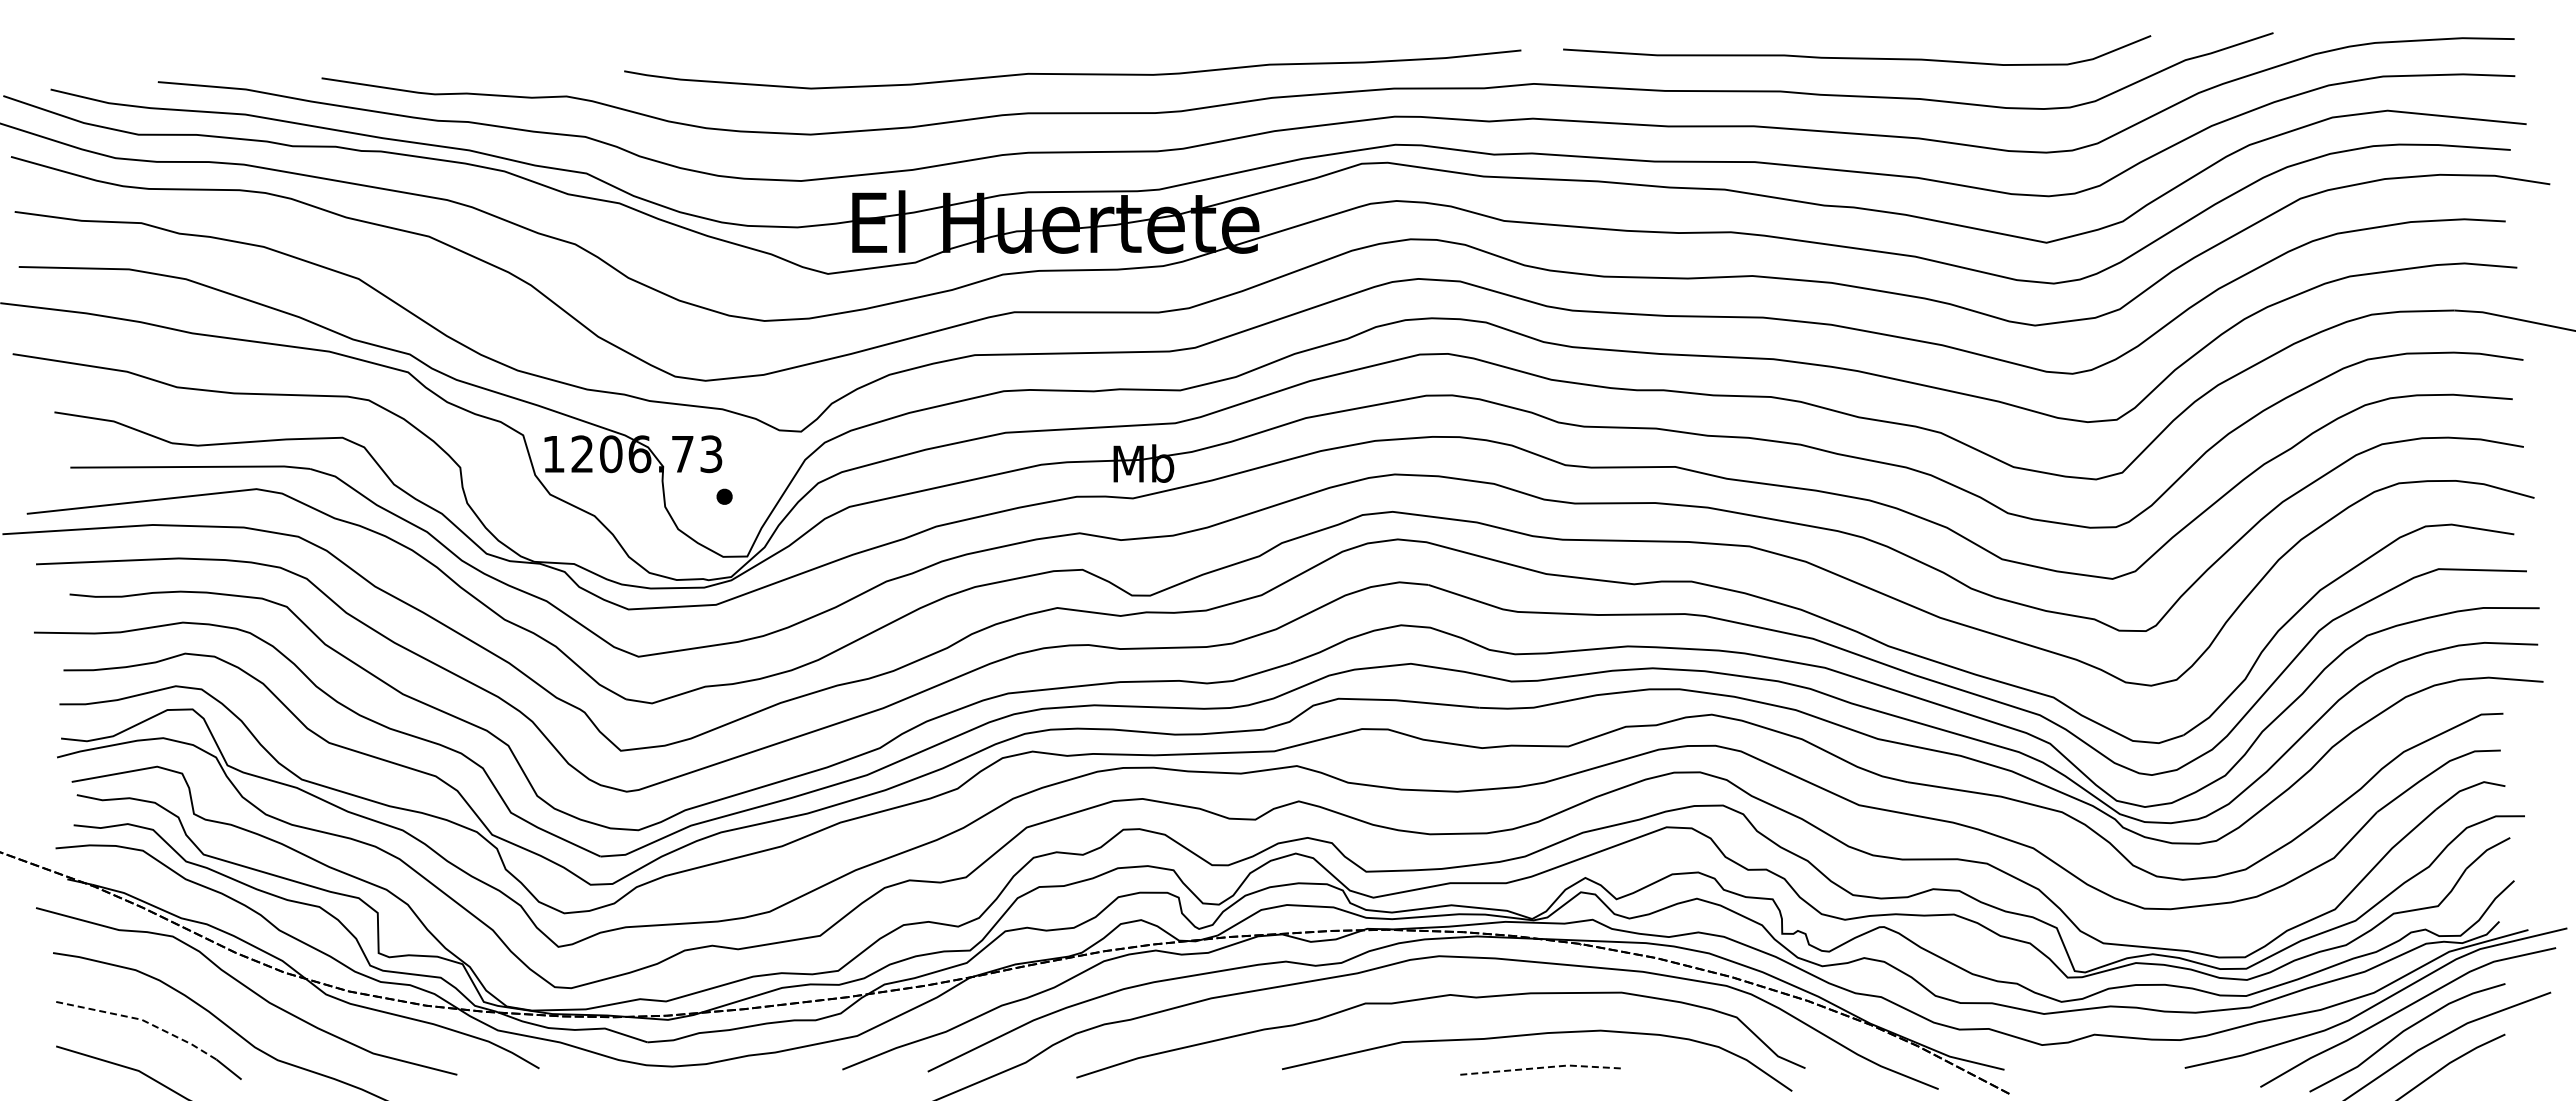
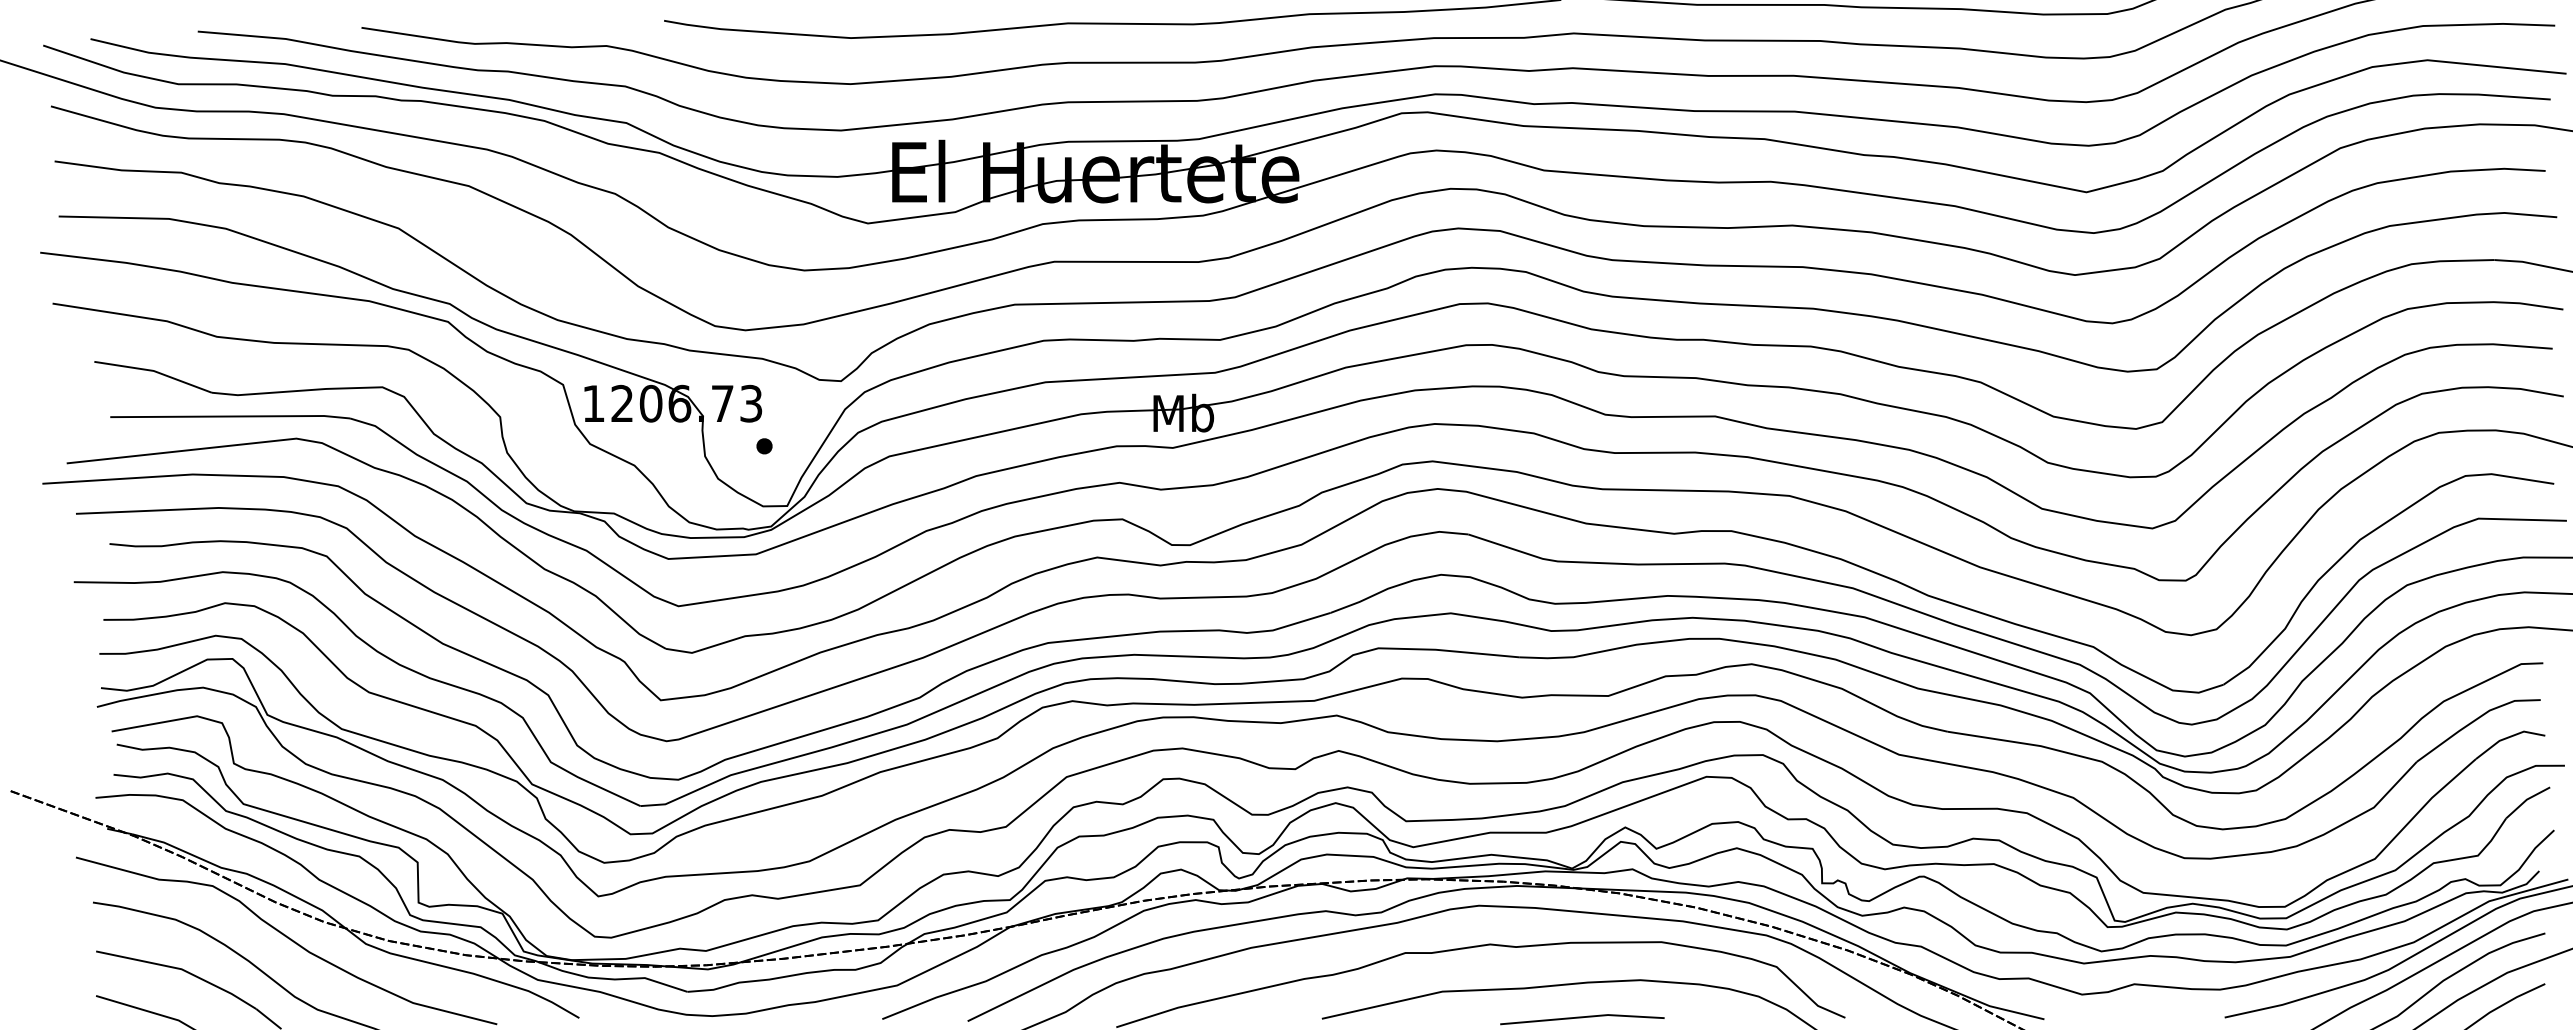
line: (141, 1019) -> (181, 969), dashed -> solid
line: (1543, 1067) -> (1583, 1017), dashed -> solid

